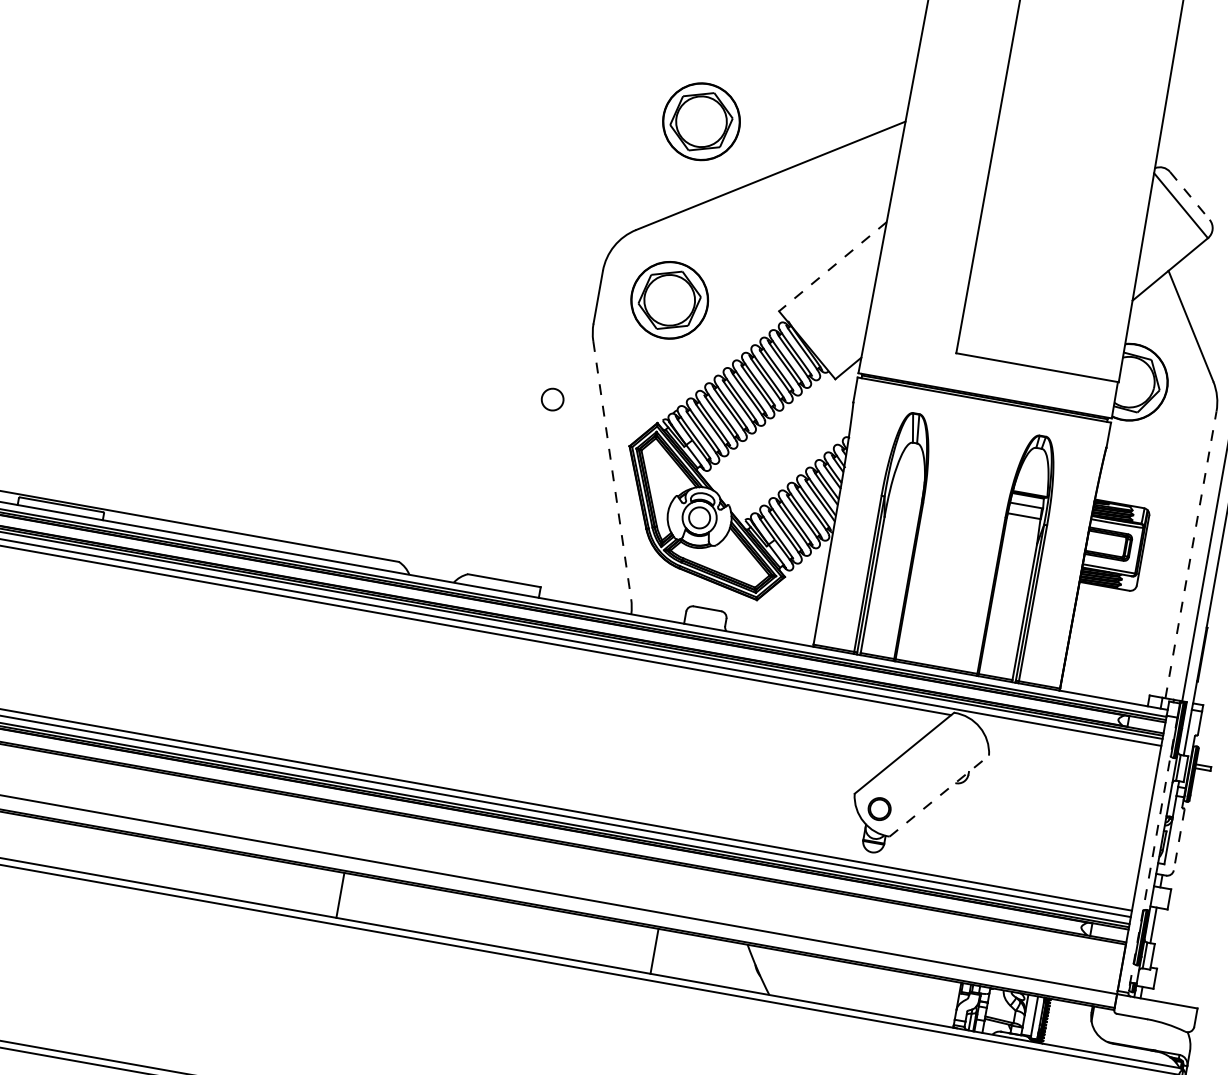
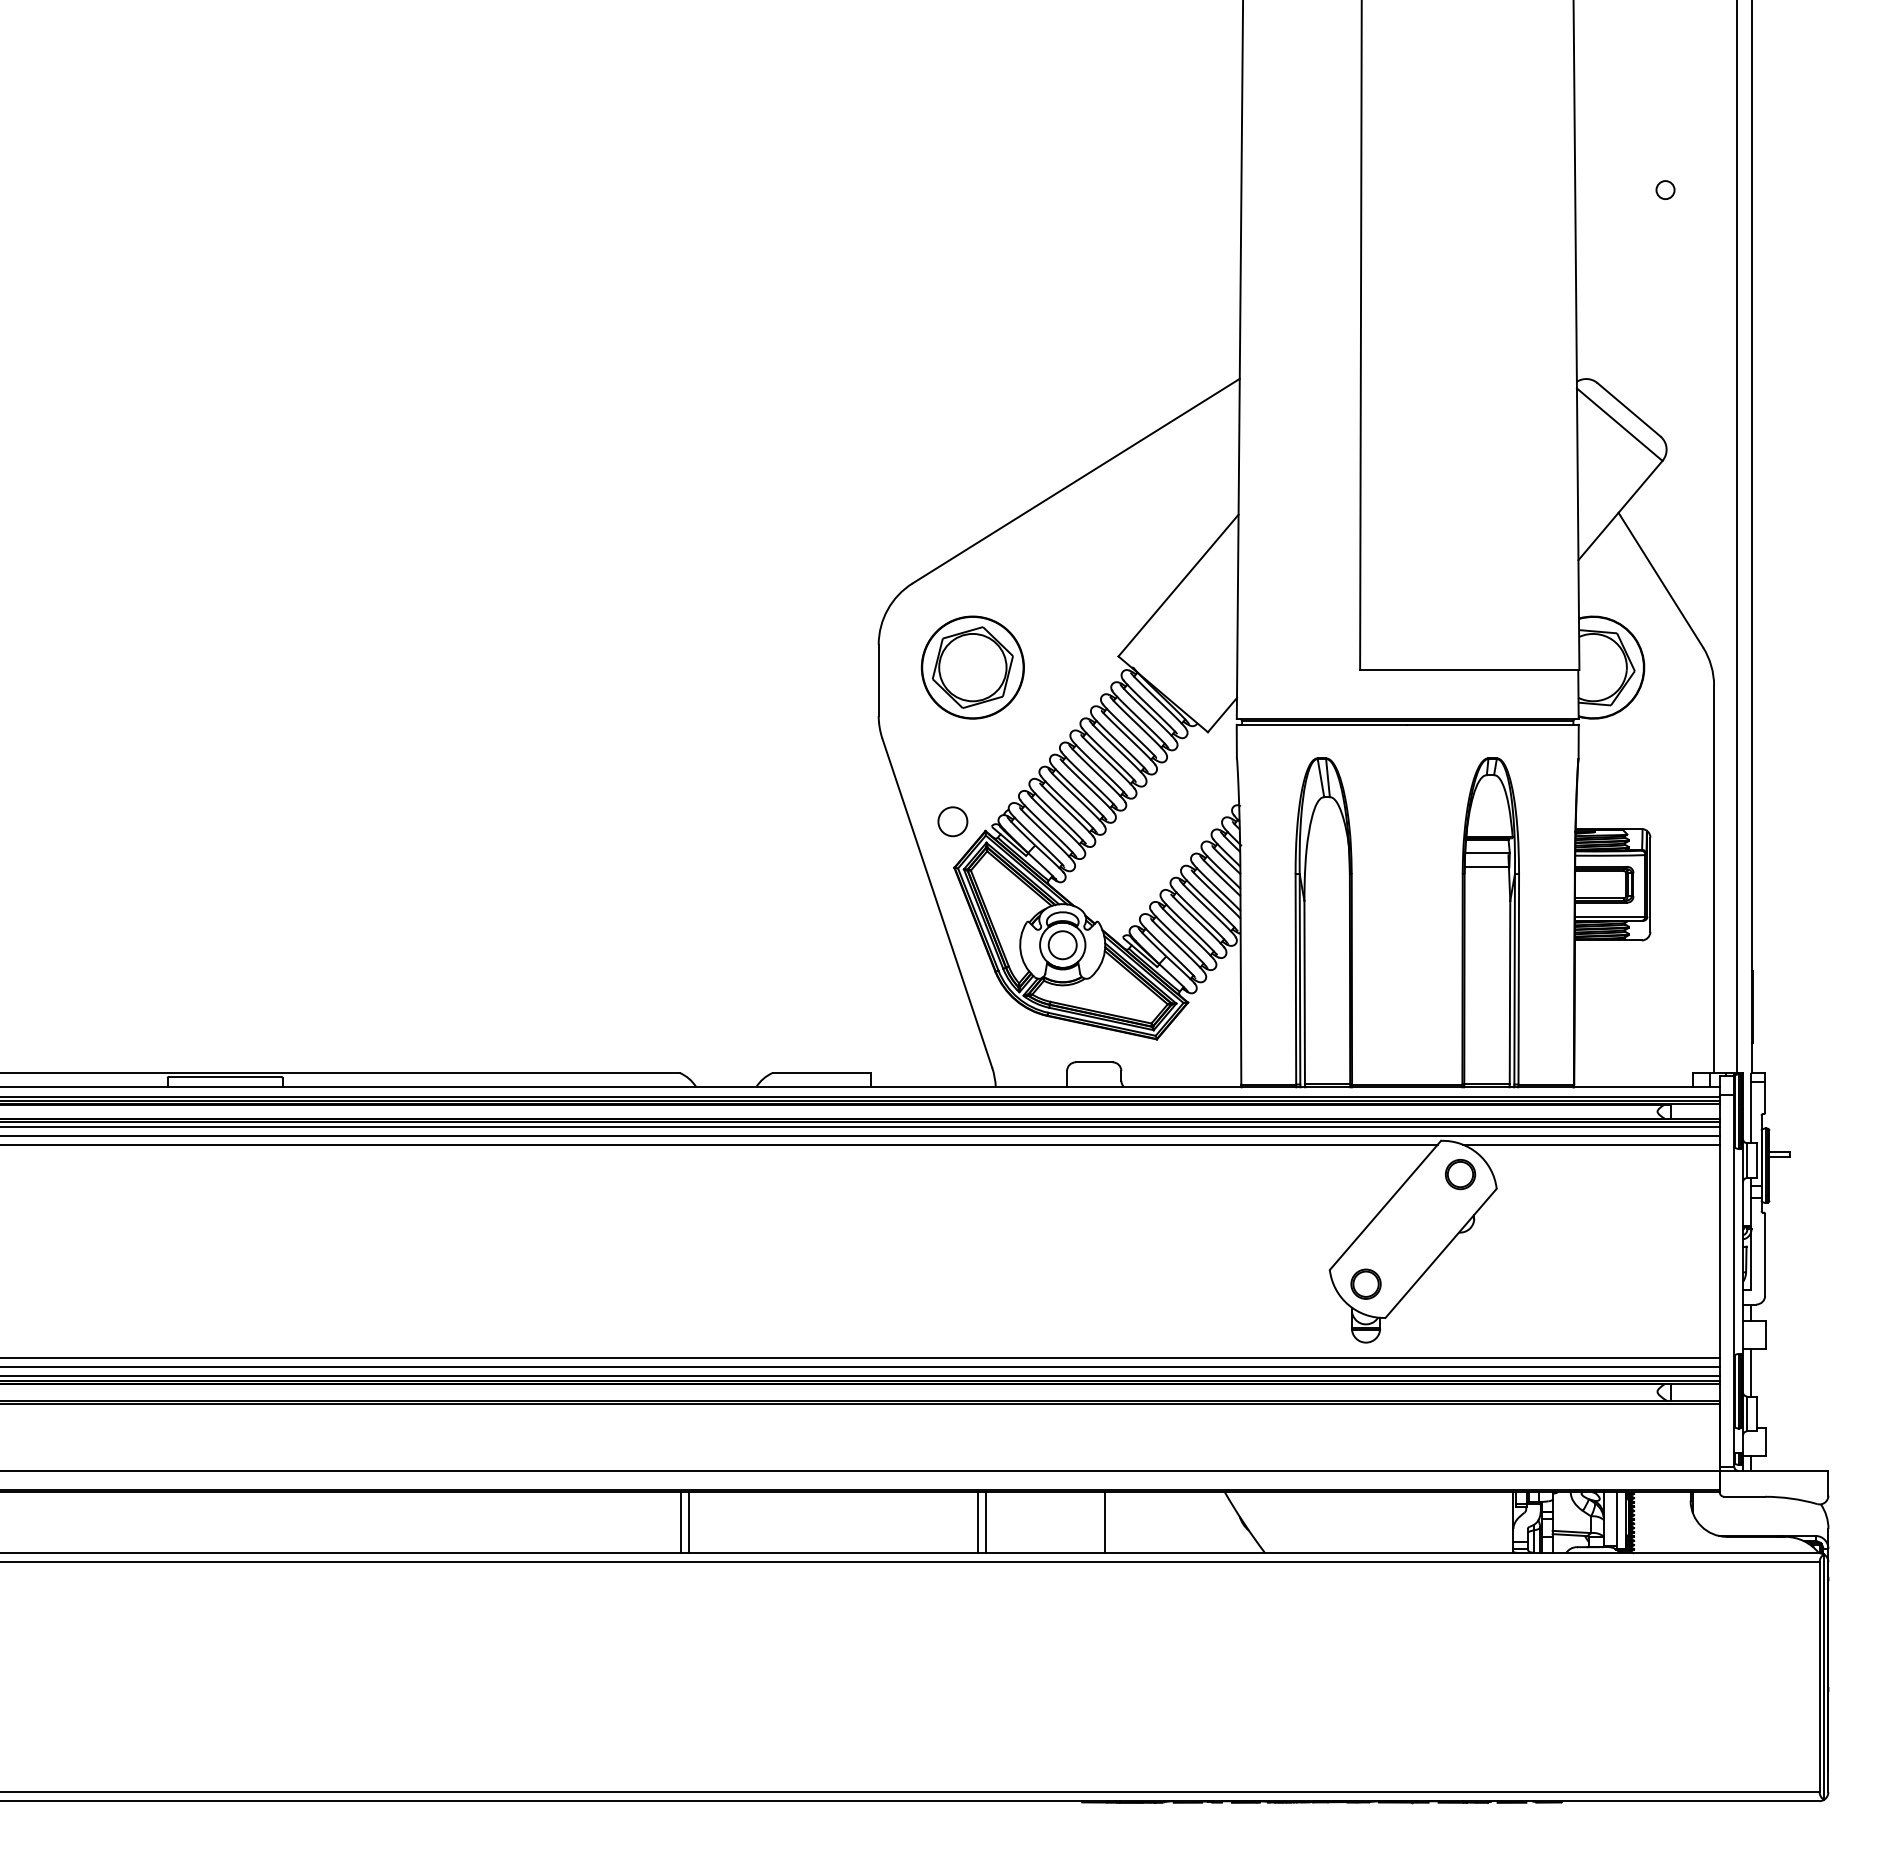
part: (701, 121) -> (972, 426), removed
line: (1190, 196) -> (1629, 410), dashed -> solid
line: (832, 266) -> (1178, 585), dashed -> solid
circle: (552, 399) -> (952, 821), moved
line: (612, 470) -> (937, 903), dashed -> solid
line: (1191, 554) -> (1714, 878), dashed -> solid
line: (1064, 735) -> (1590, 1144), added
part: (964, 740) -> (1460, 1174), added
line: (939, 795) -> (1441, 1252), dashed -> solid
line: (1179, 839) -> (1765, 1254), dashed -> solid
line: (1153, 854) -> (1734, 1280), dashed -> solid
line: (346, 896) -> (689, 1522), added
line: (560, 934) -> (977, 1522), added
line: (566, 935) -> (986, 1522), added

